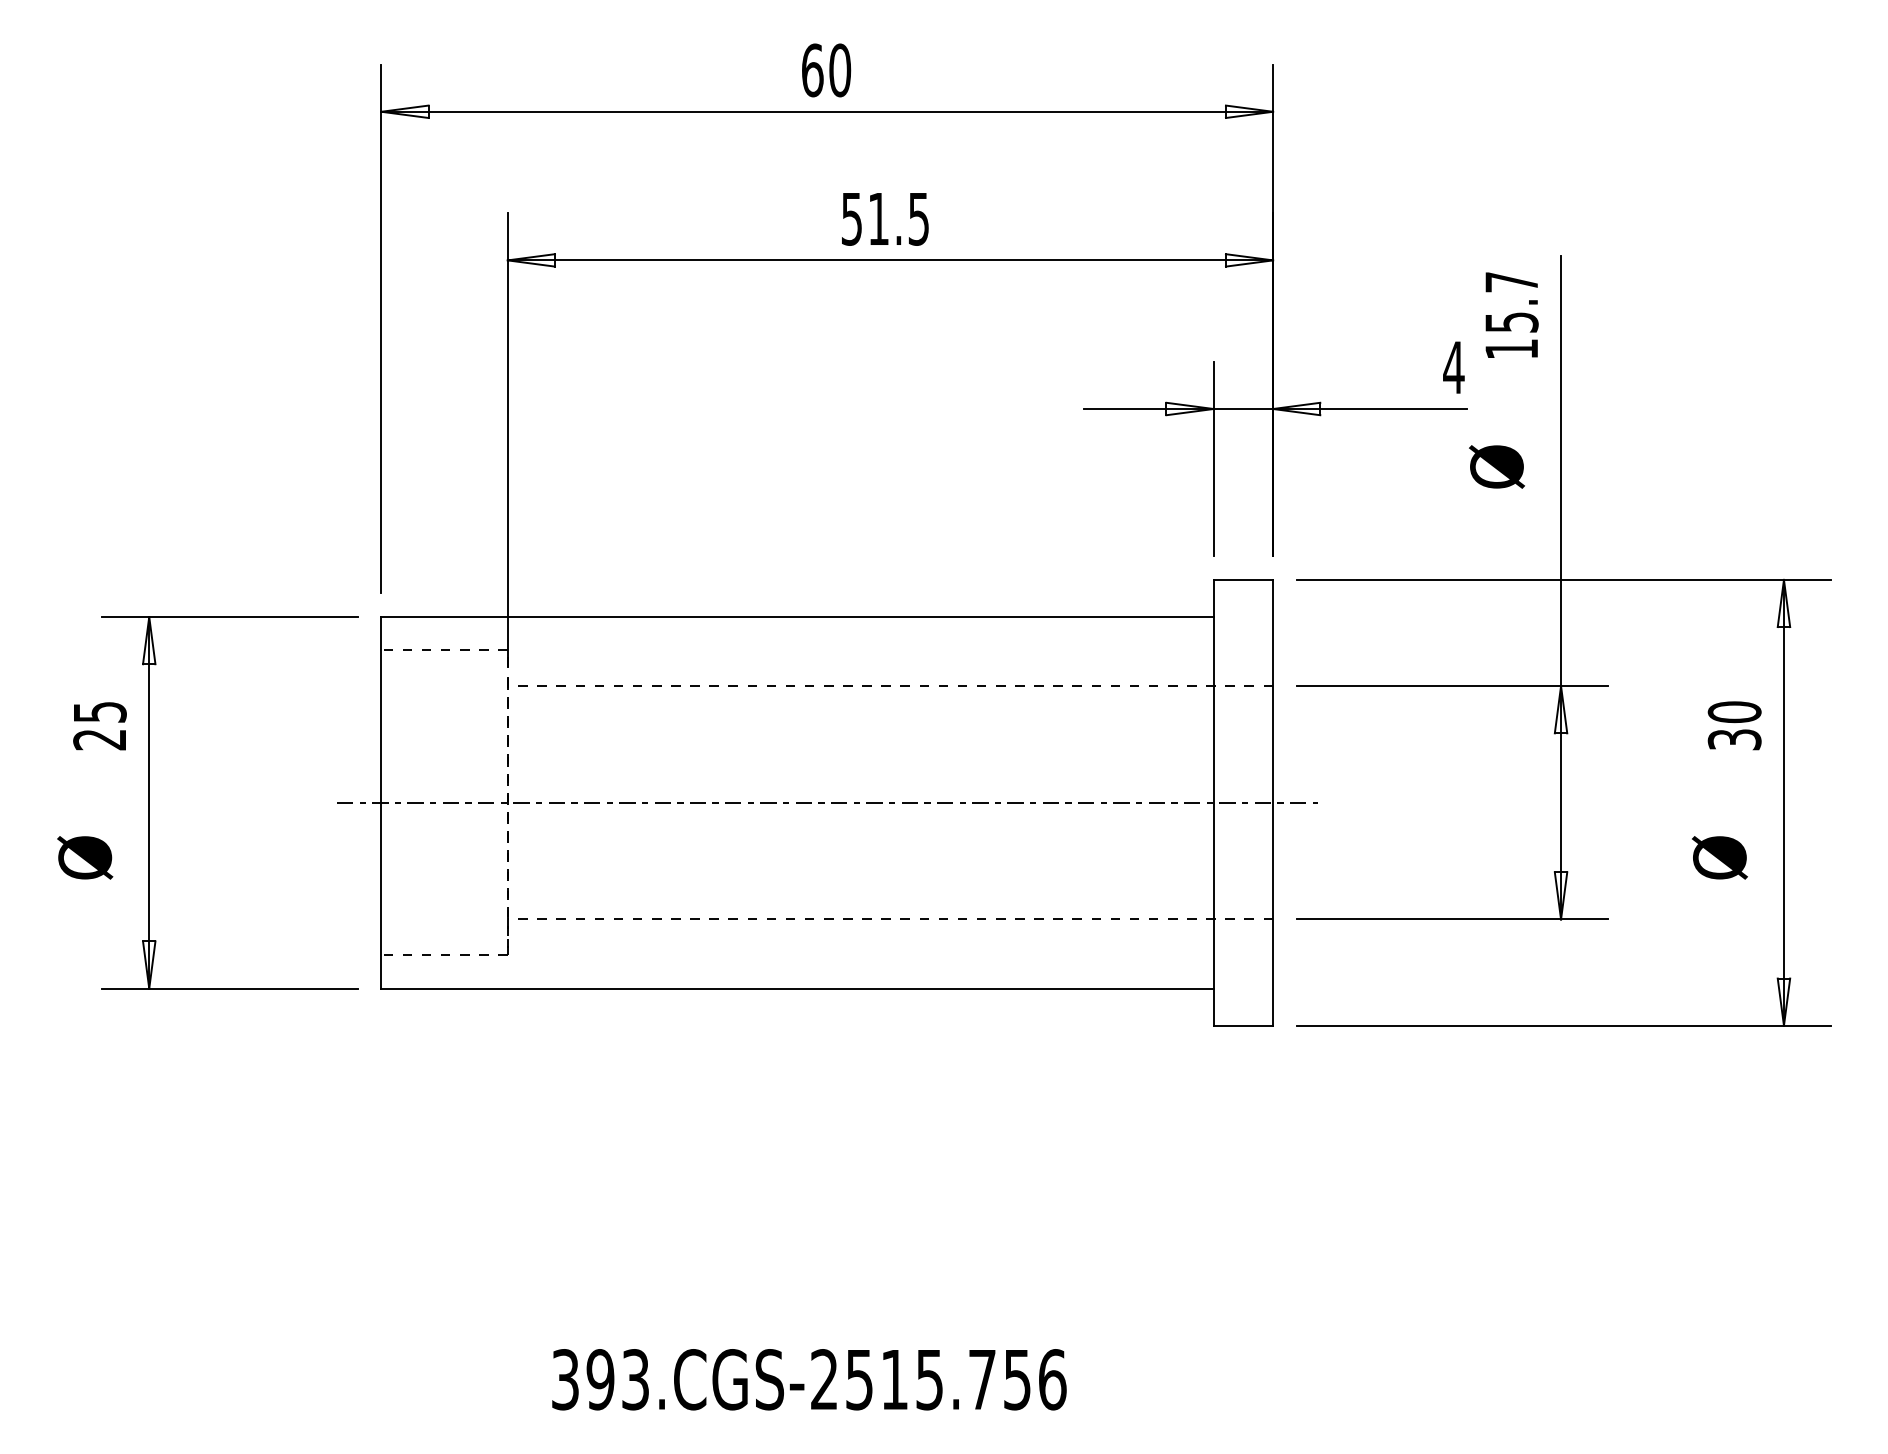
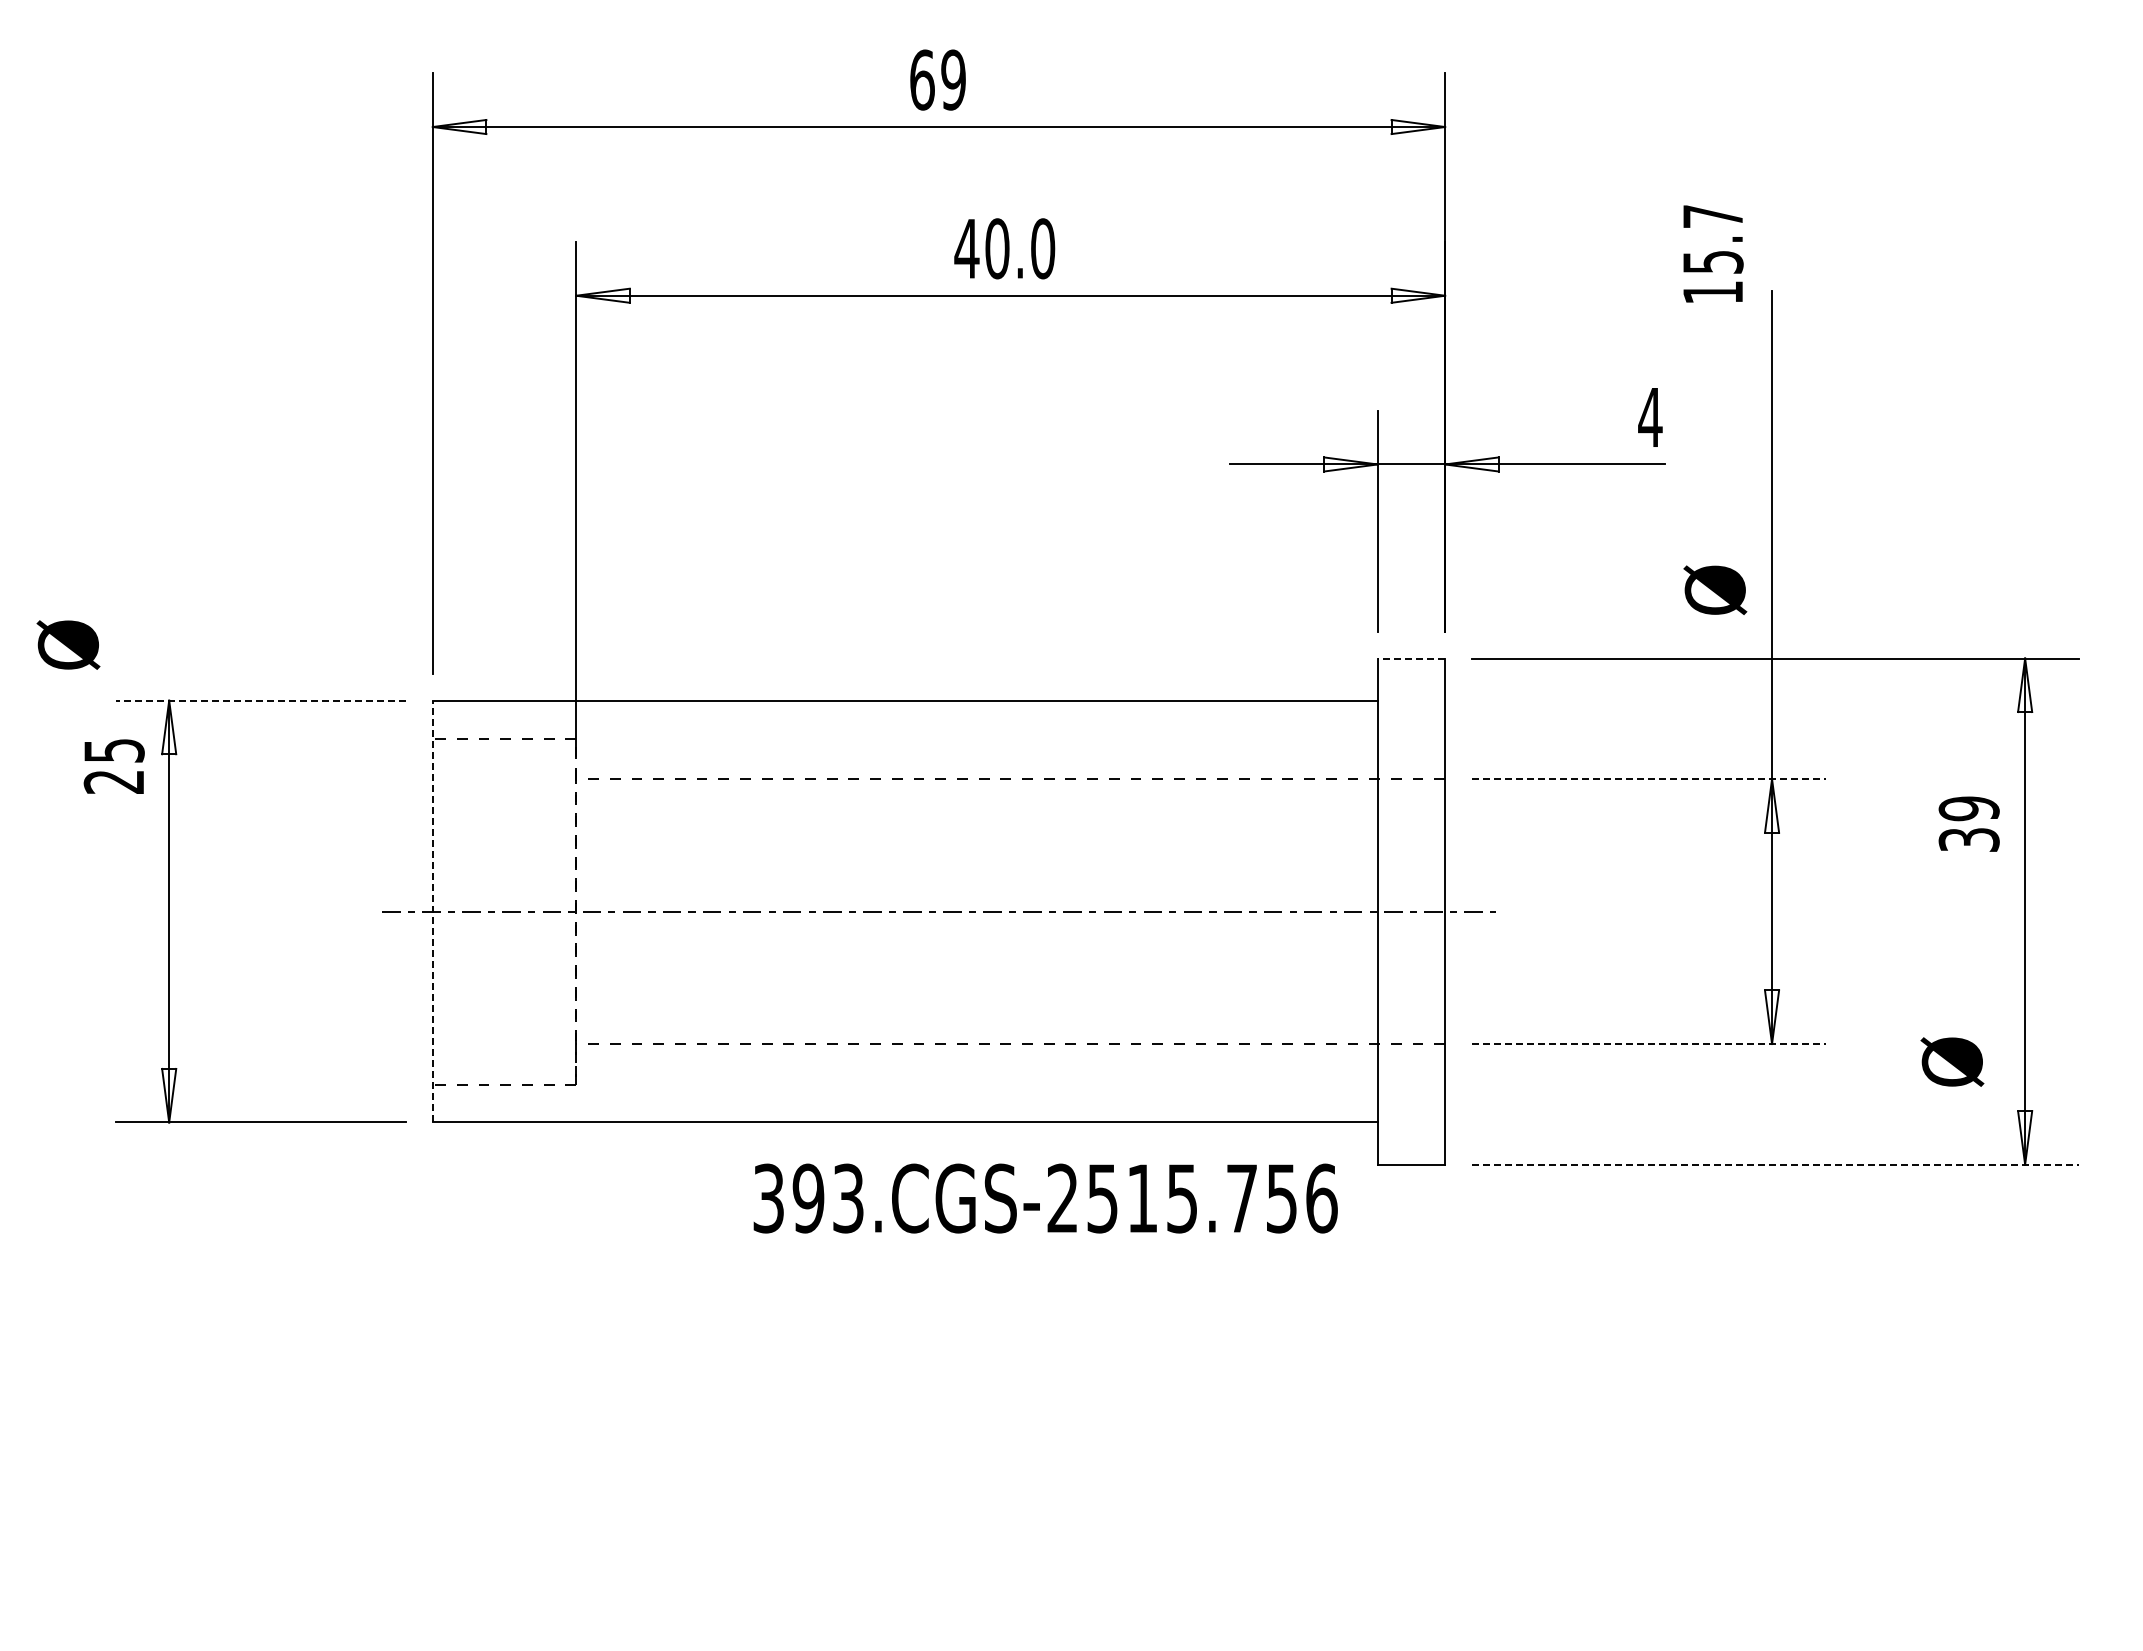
text: (840, 69) -> (953, 79), 60 -> 69
text: (884, 218) -> (1004, 248), 51.5 -> 40.0
text: (1512, 314) -> (1713, 253), moved
text: (1497, 466) -> (1715, 589), moved
line: (1243, 579) -> (1411, 658), solid -> dashed
line: (229, 616) -> (260, 700), solid -> dashed
line: (1452, 686) -> (1648, 779), solid -> dashed
text: (1734, 712) -> (1968, 808), 30 -> 39
text: (99, 726) -> (113, 766), moved
line: (381, 802) -> (432, 911), solid -> dashed
text: (85, 857) -> (68, 644), moved
text: (1719, 857) -> (1952, 1061), moved
line: (1452, 919) -> (1648, 1044), solid -> dashed
line: (1564, 1025) -> (1775, 1164), solid -> dashed
text: (809, 1379) -> (1045, 1198), moved

